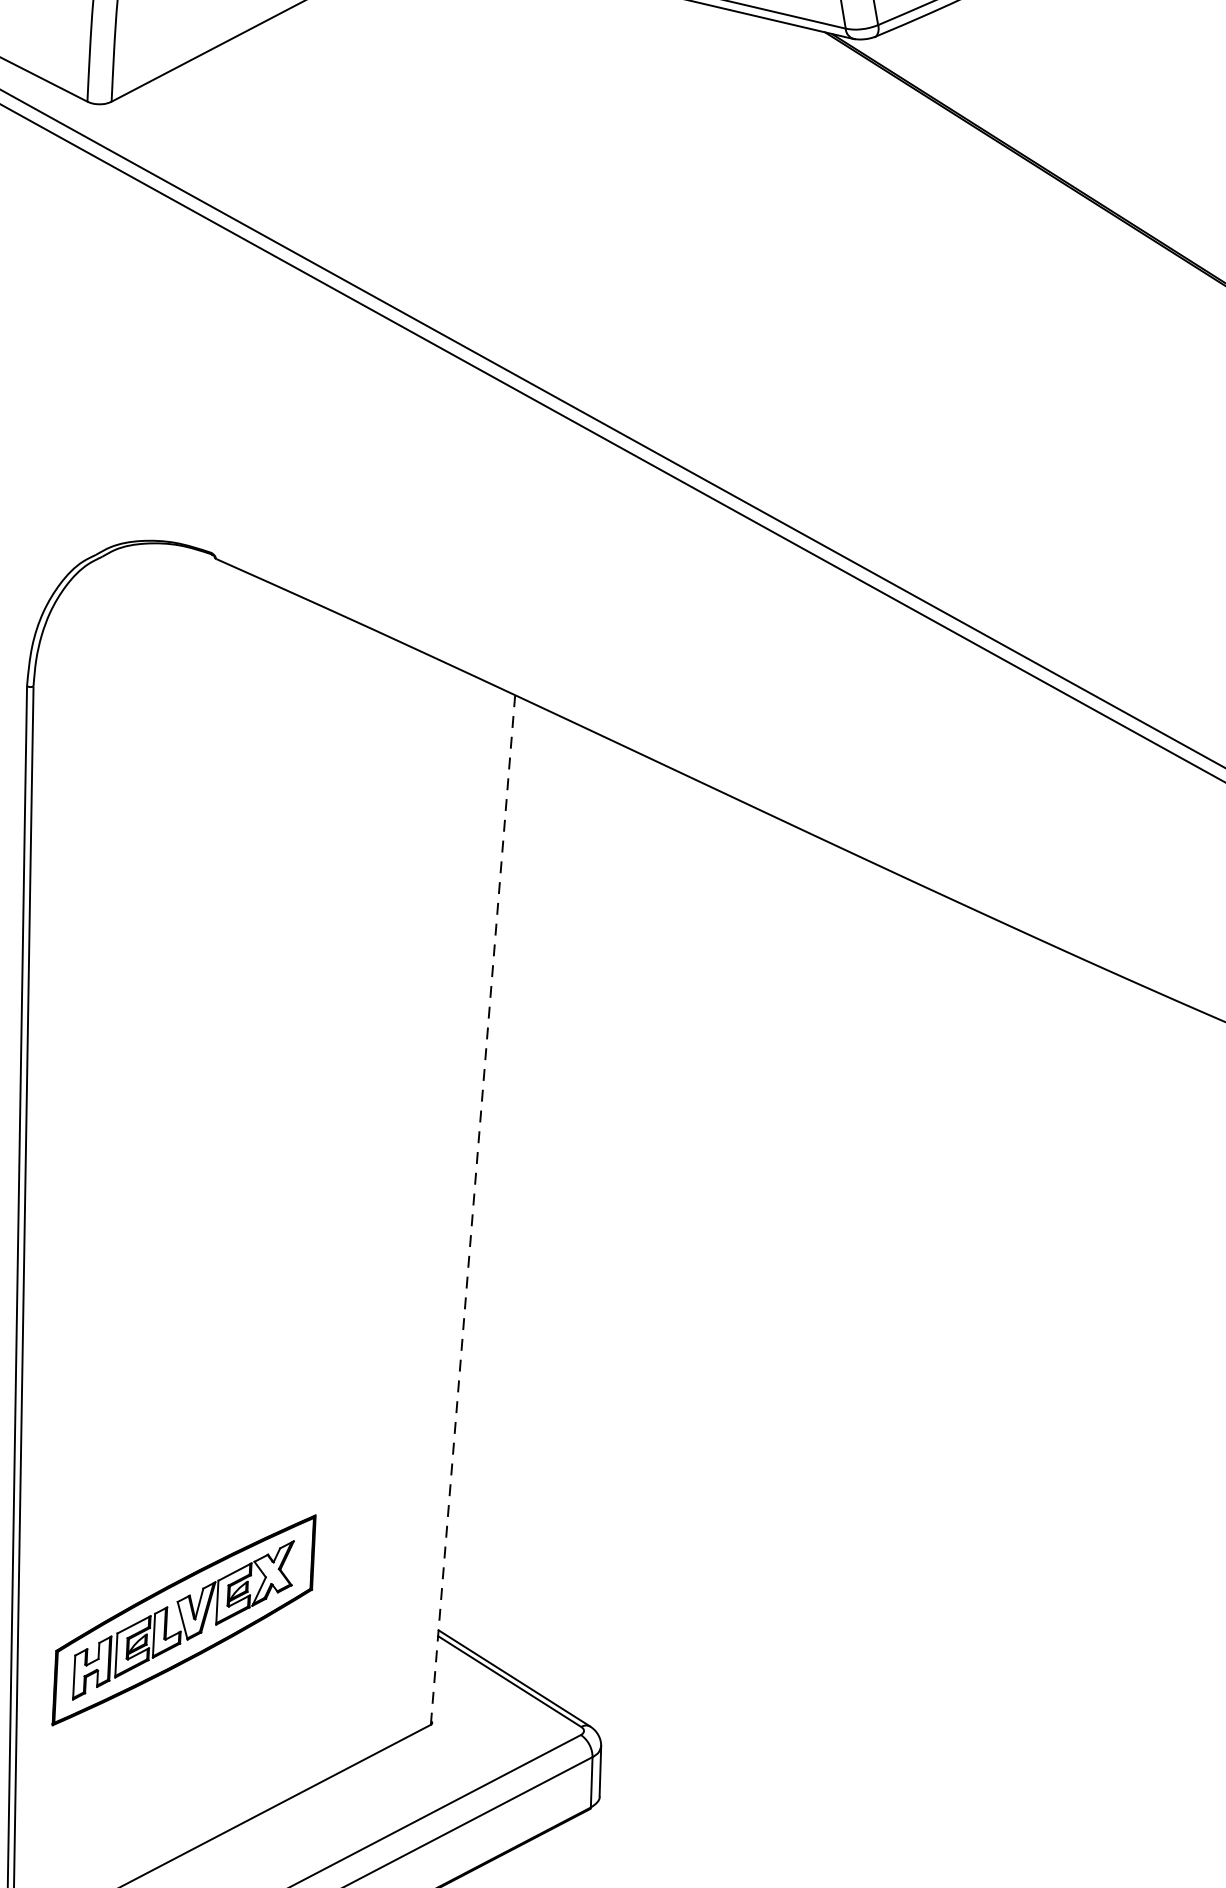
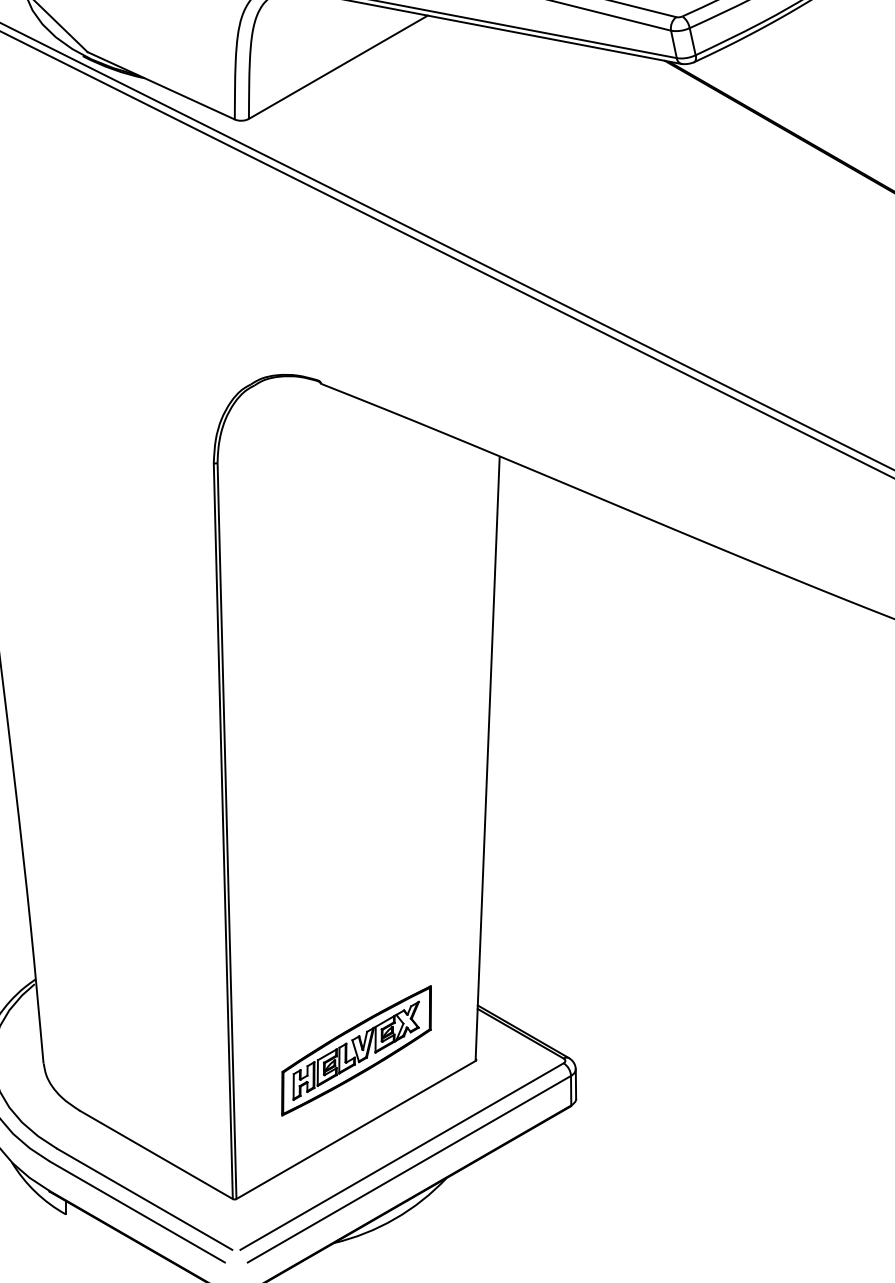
line: (472, 1209) -> (487, 758), dashed -> solid
part: (183, 1619) -> (356, 1050), moved

